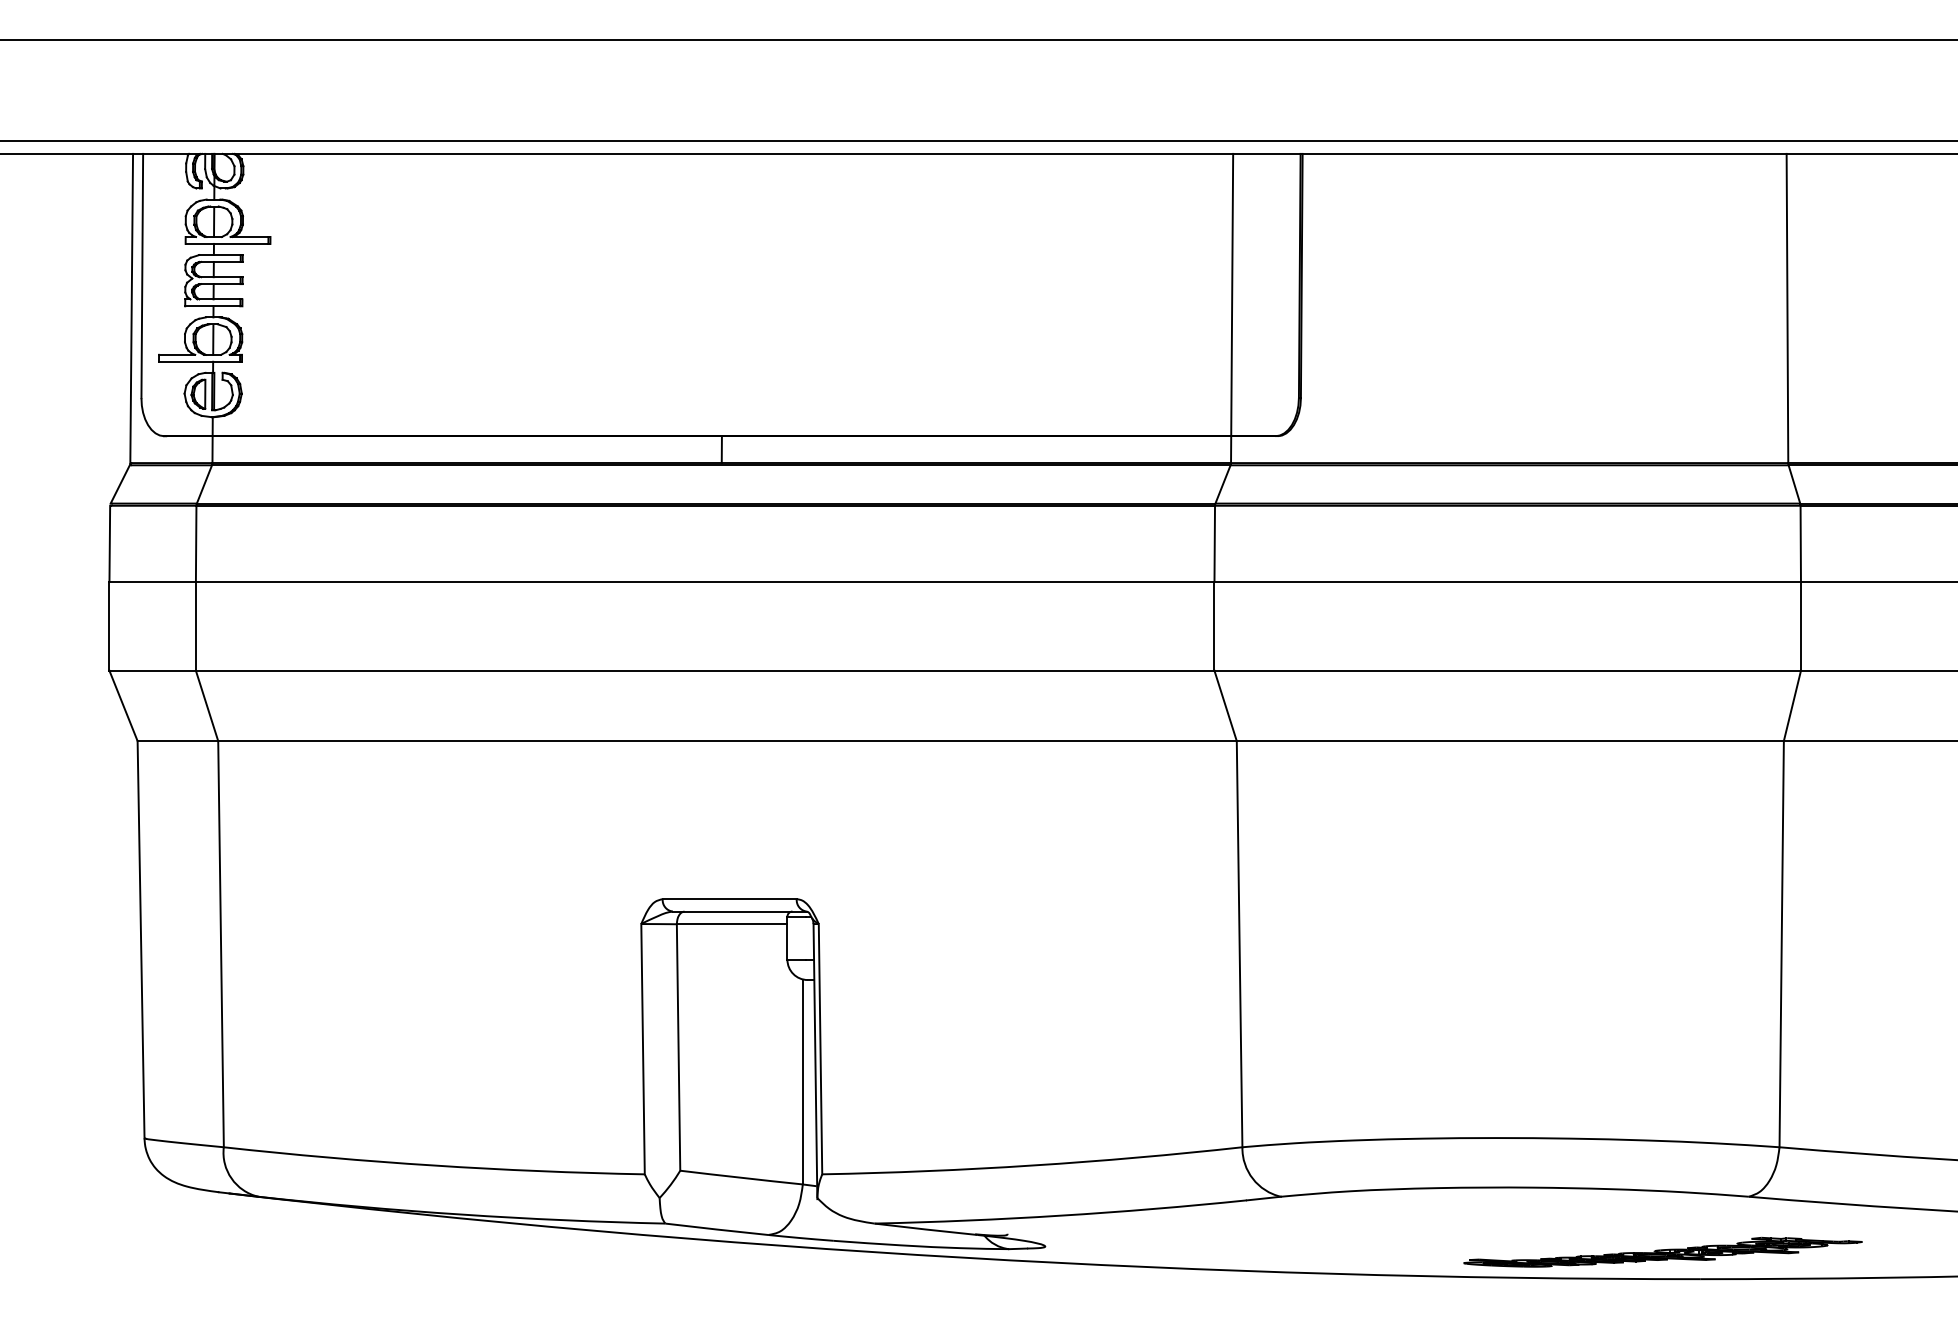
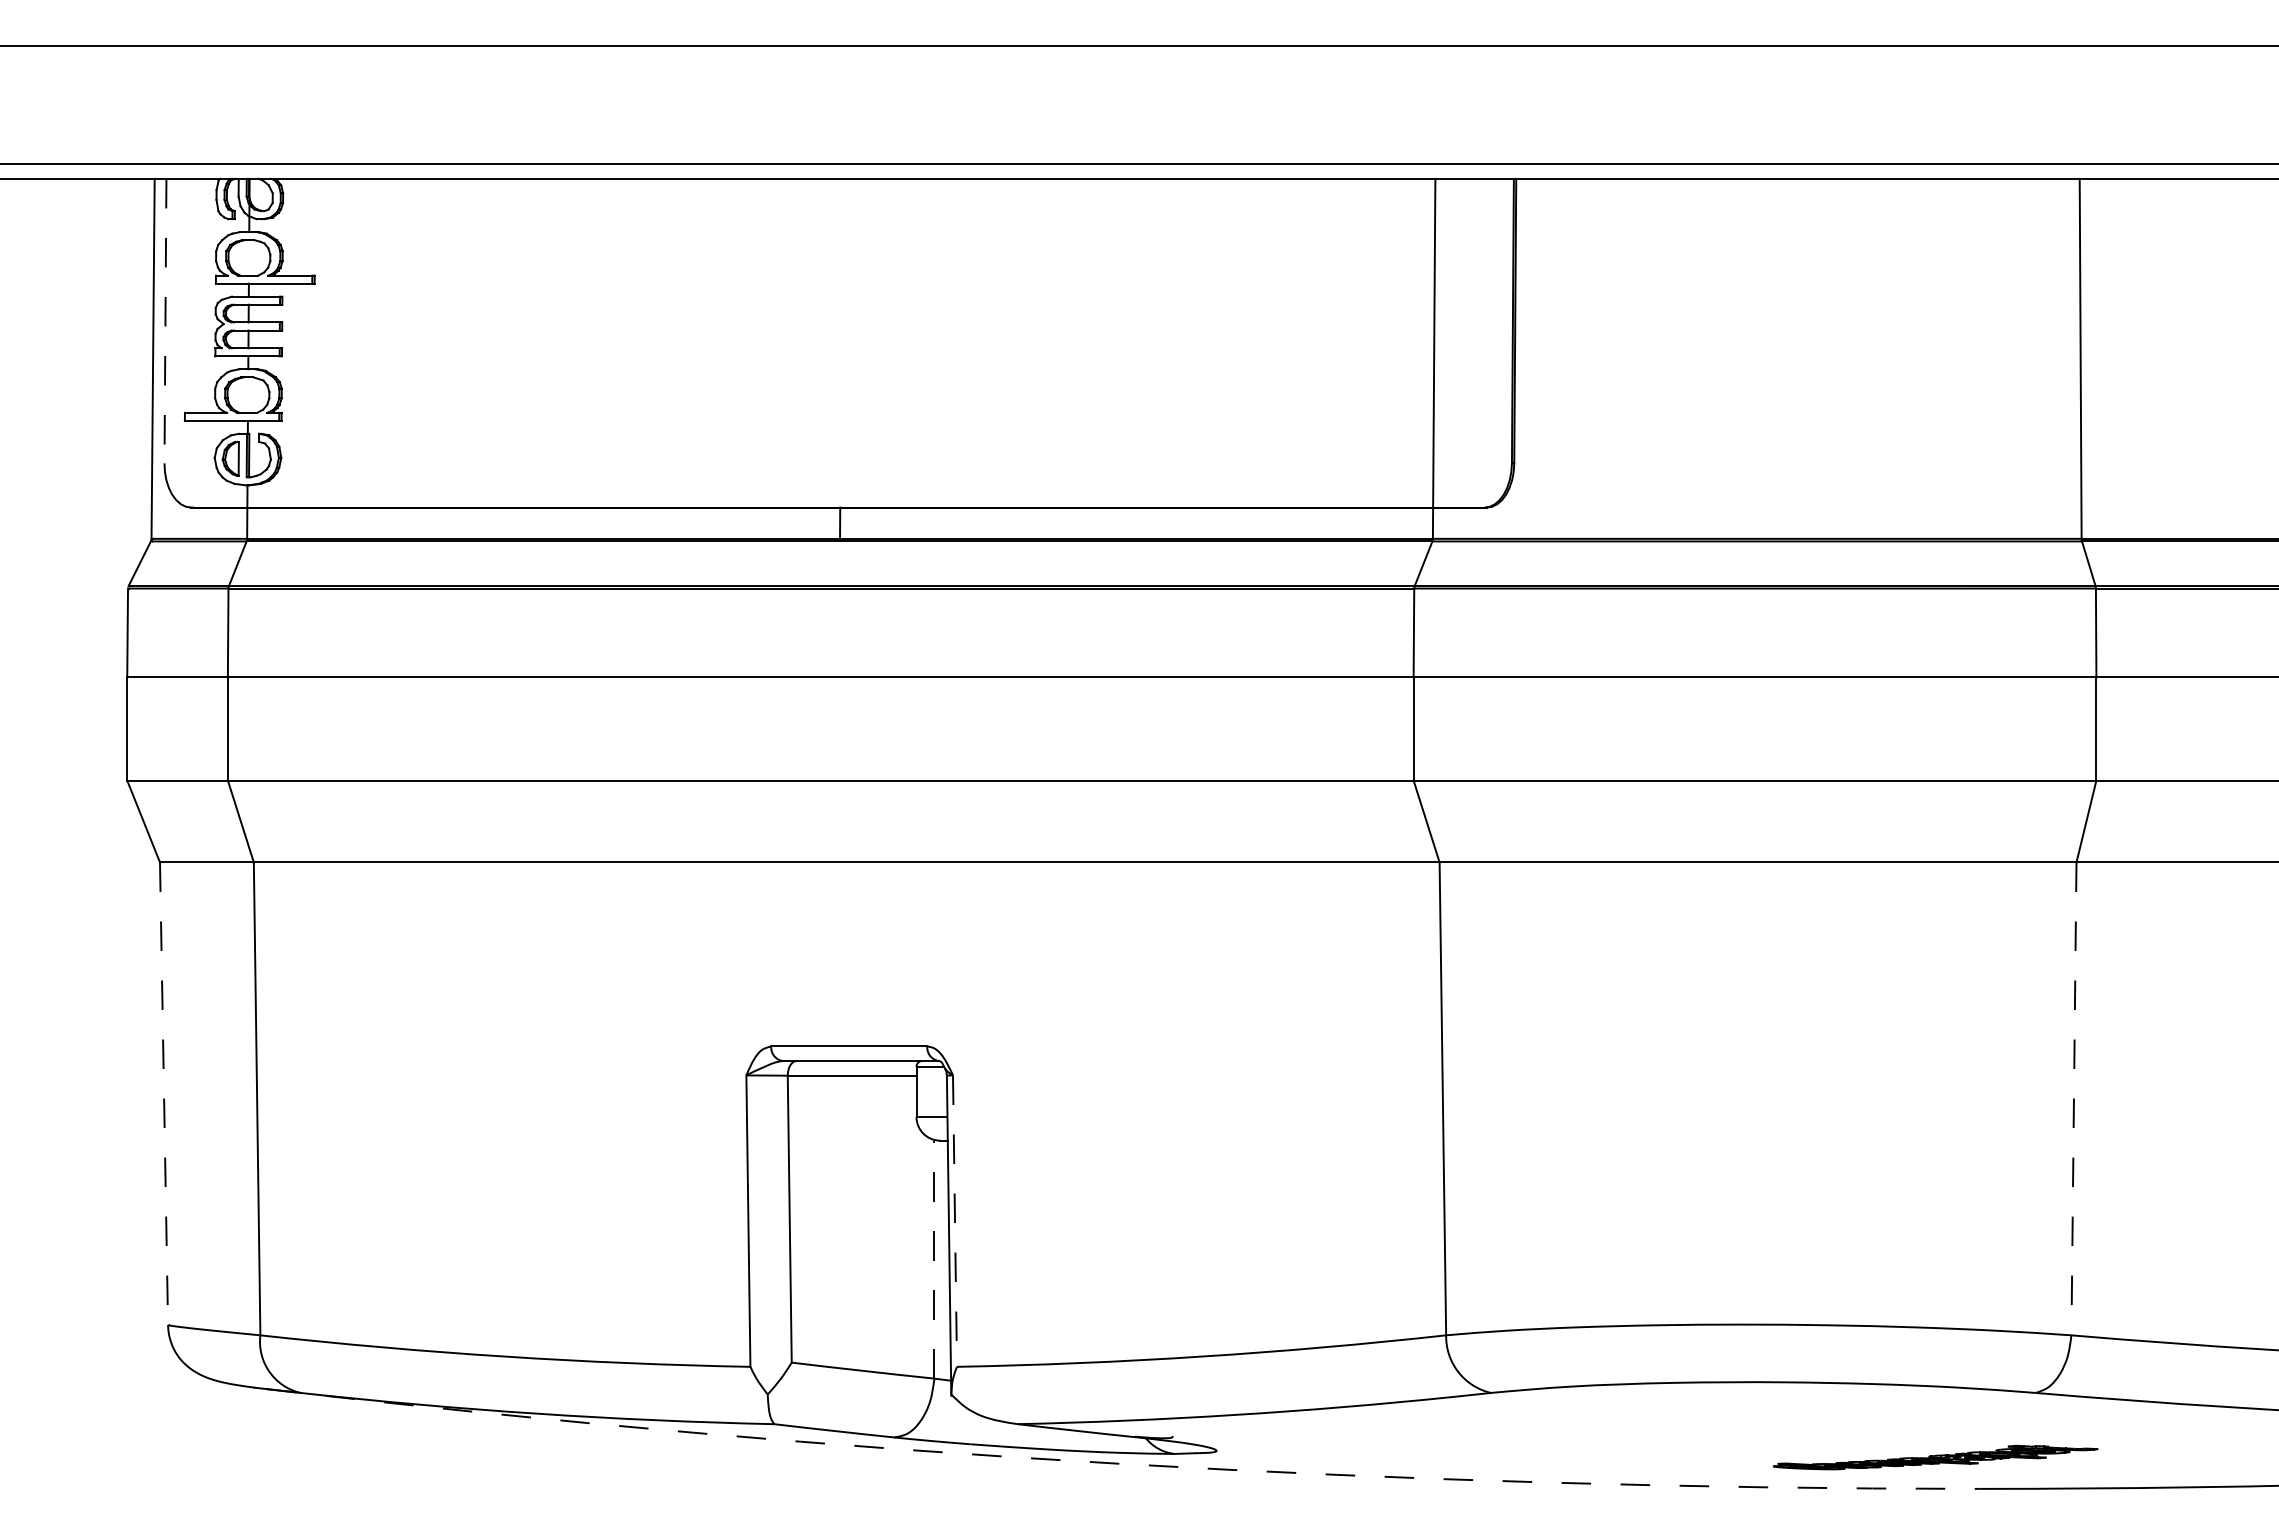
line: (213, 222) -> (248, 258), removed
line: (142, 276) -> (165, 321), solid -> dashed
line: (213, 339) -> (248, 395), removed
line: (141, 940) -> (164, 1094), solid -> dashed
line: (1781, 944) -> (2073, 1099), solid -> dashed
line: (820, 1049) -> (955, 1221), solid -> dashed
line: (802, 1082) -> (934, 1259), solid -> dashed
part: (1662, 1252) -> (1935, 1457), size x0.7
arc: (963, 1257) -> (1121, 1463), solid -> dashed

